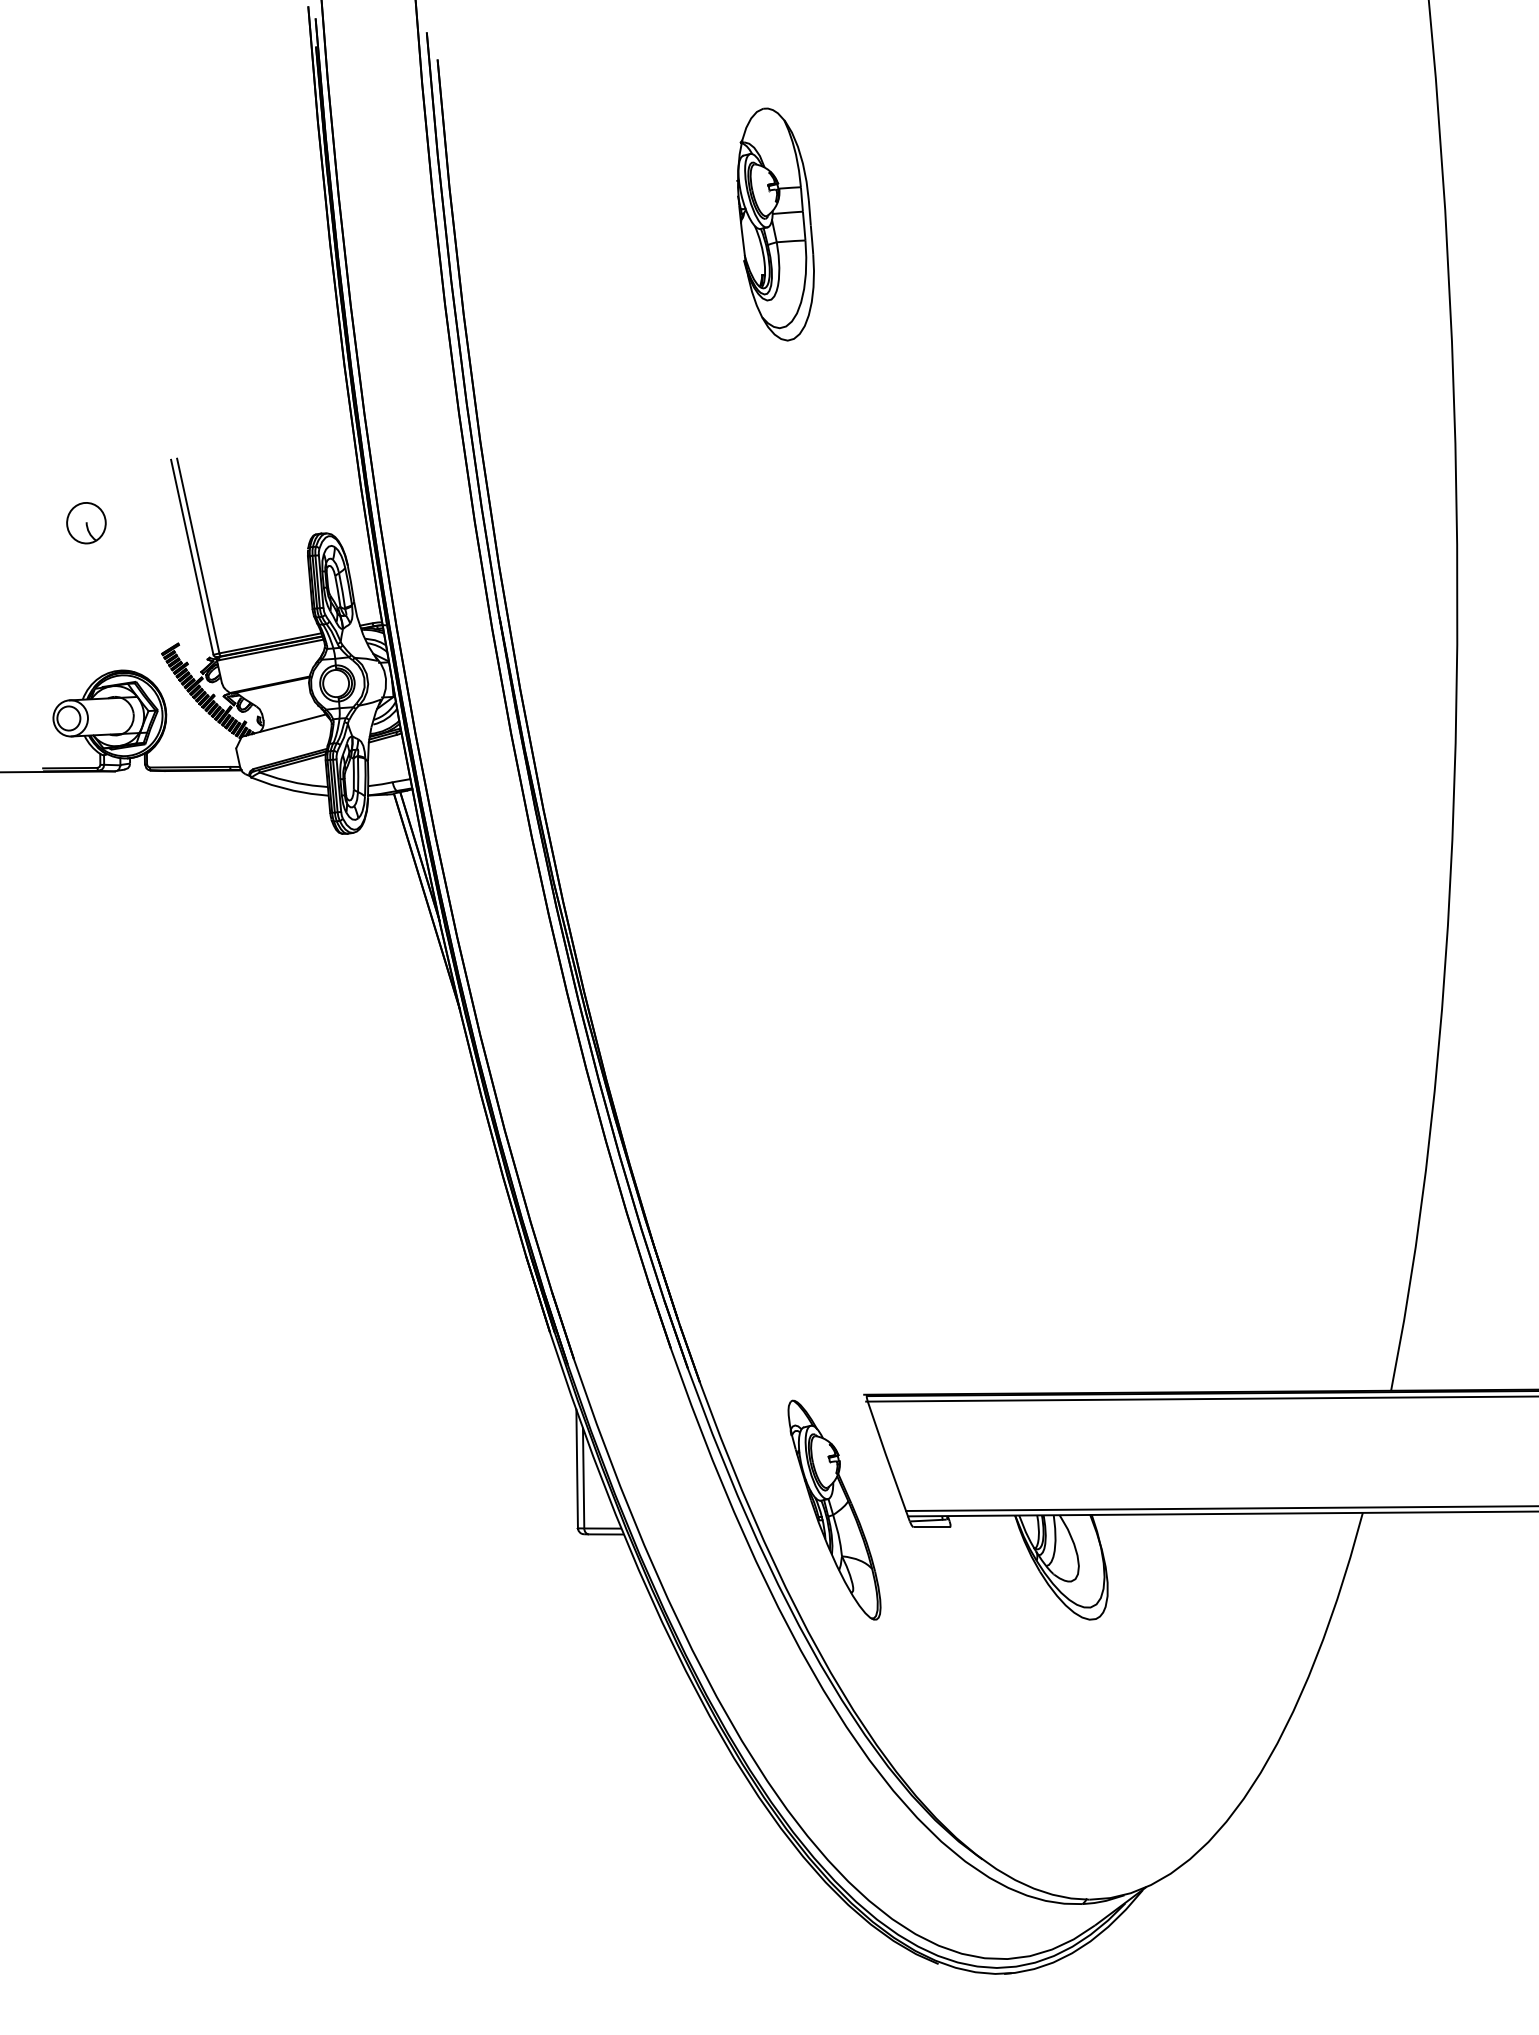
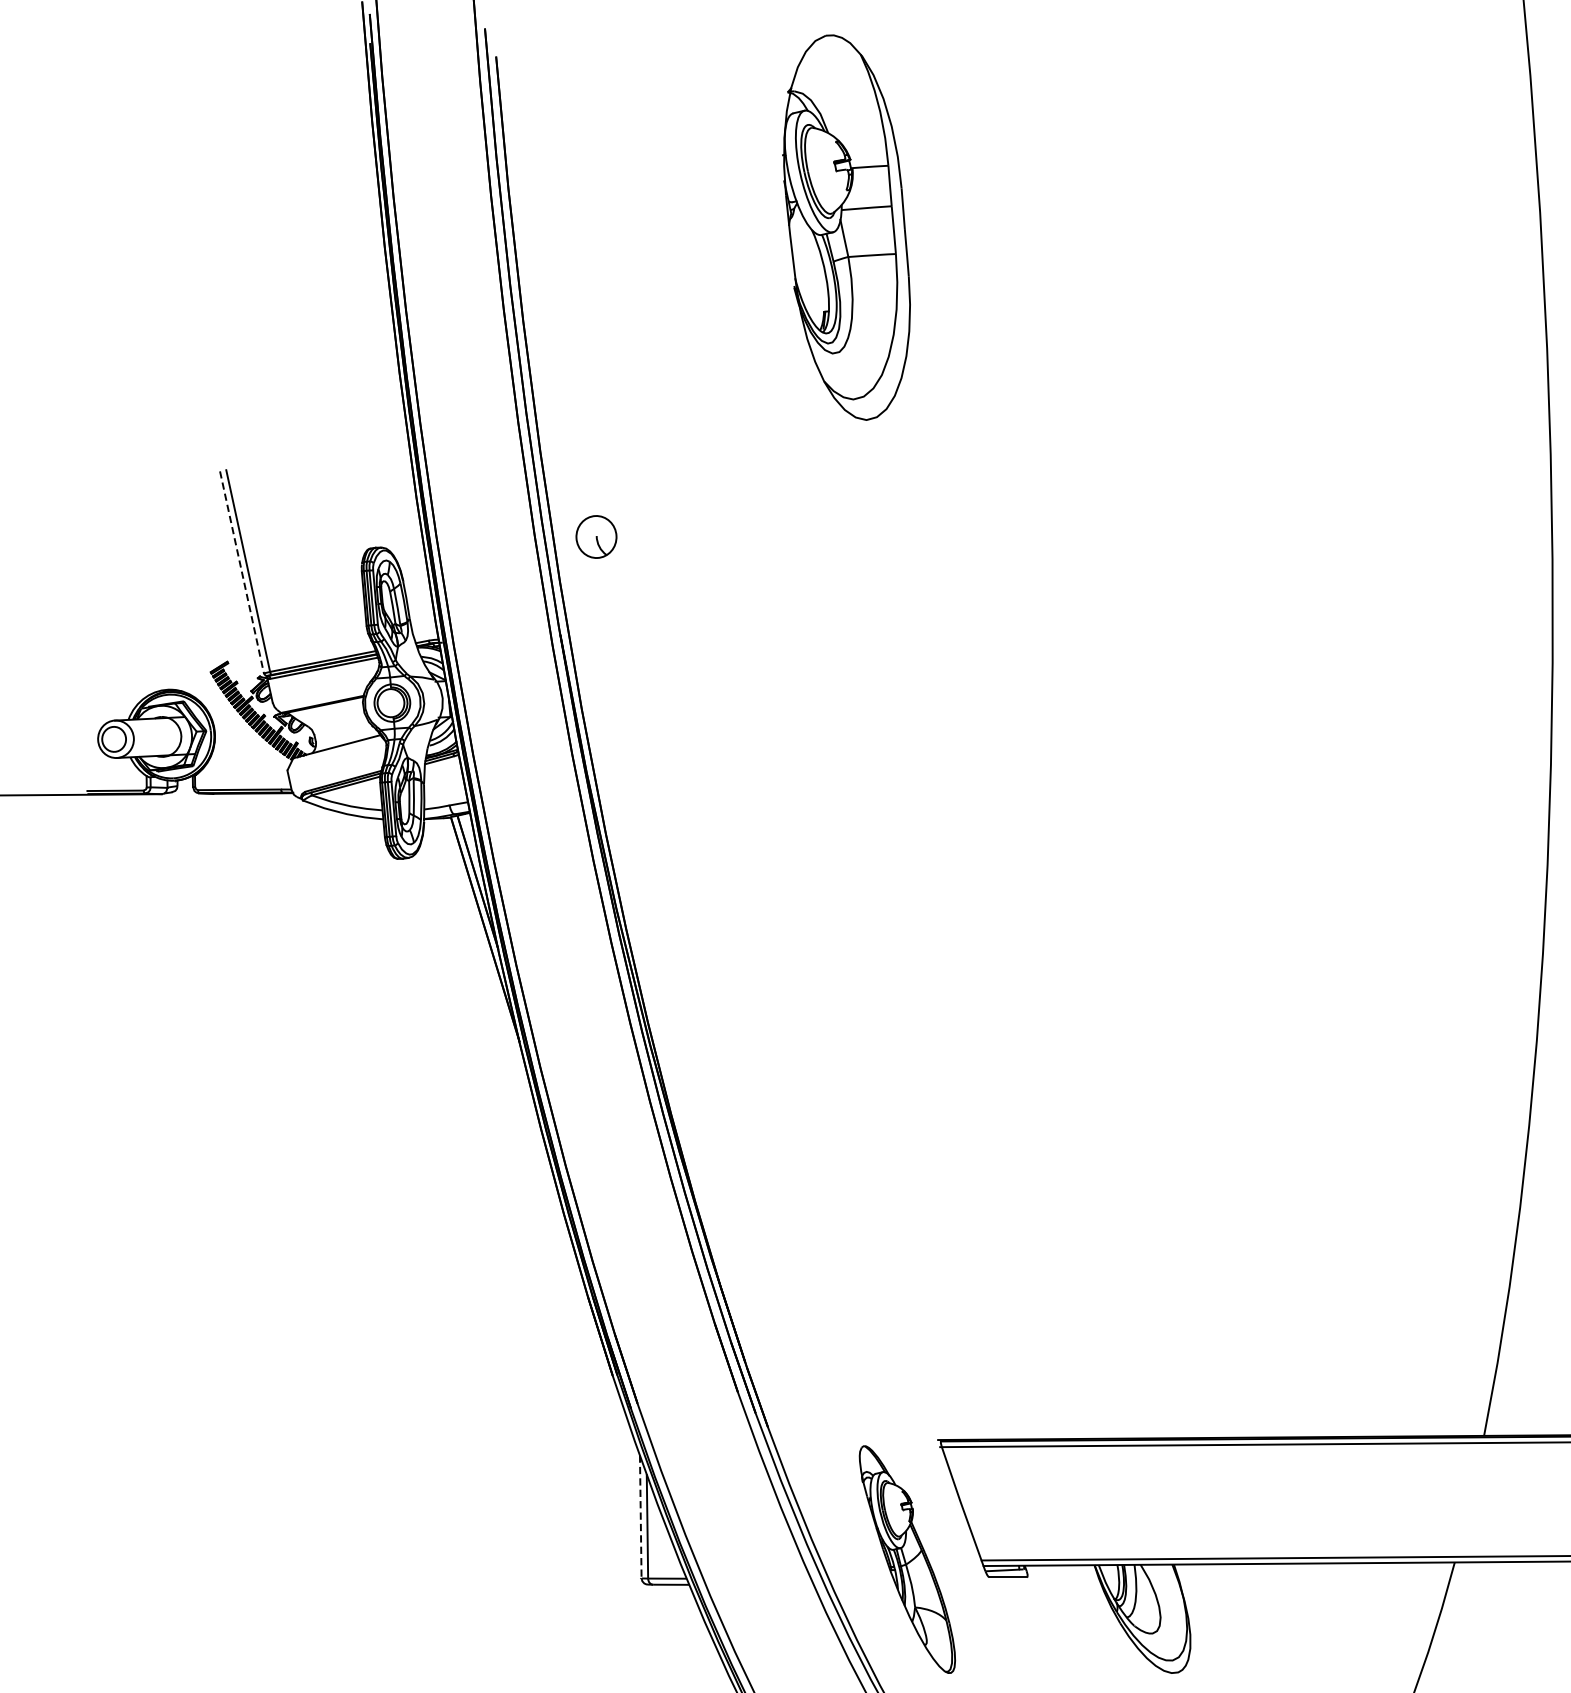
part: (775, 224) -> (846, 227), size x1.6
part: (86, 523) -> (596, 537), moved
line: (192, 558) -> (242, 573), solid -> dashed
line: (577, 1469) -> (641, 1517), solid -> dashed

